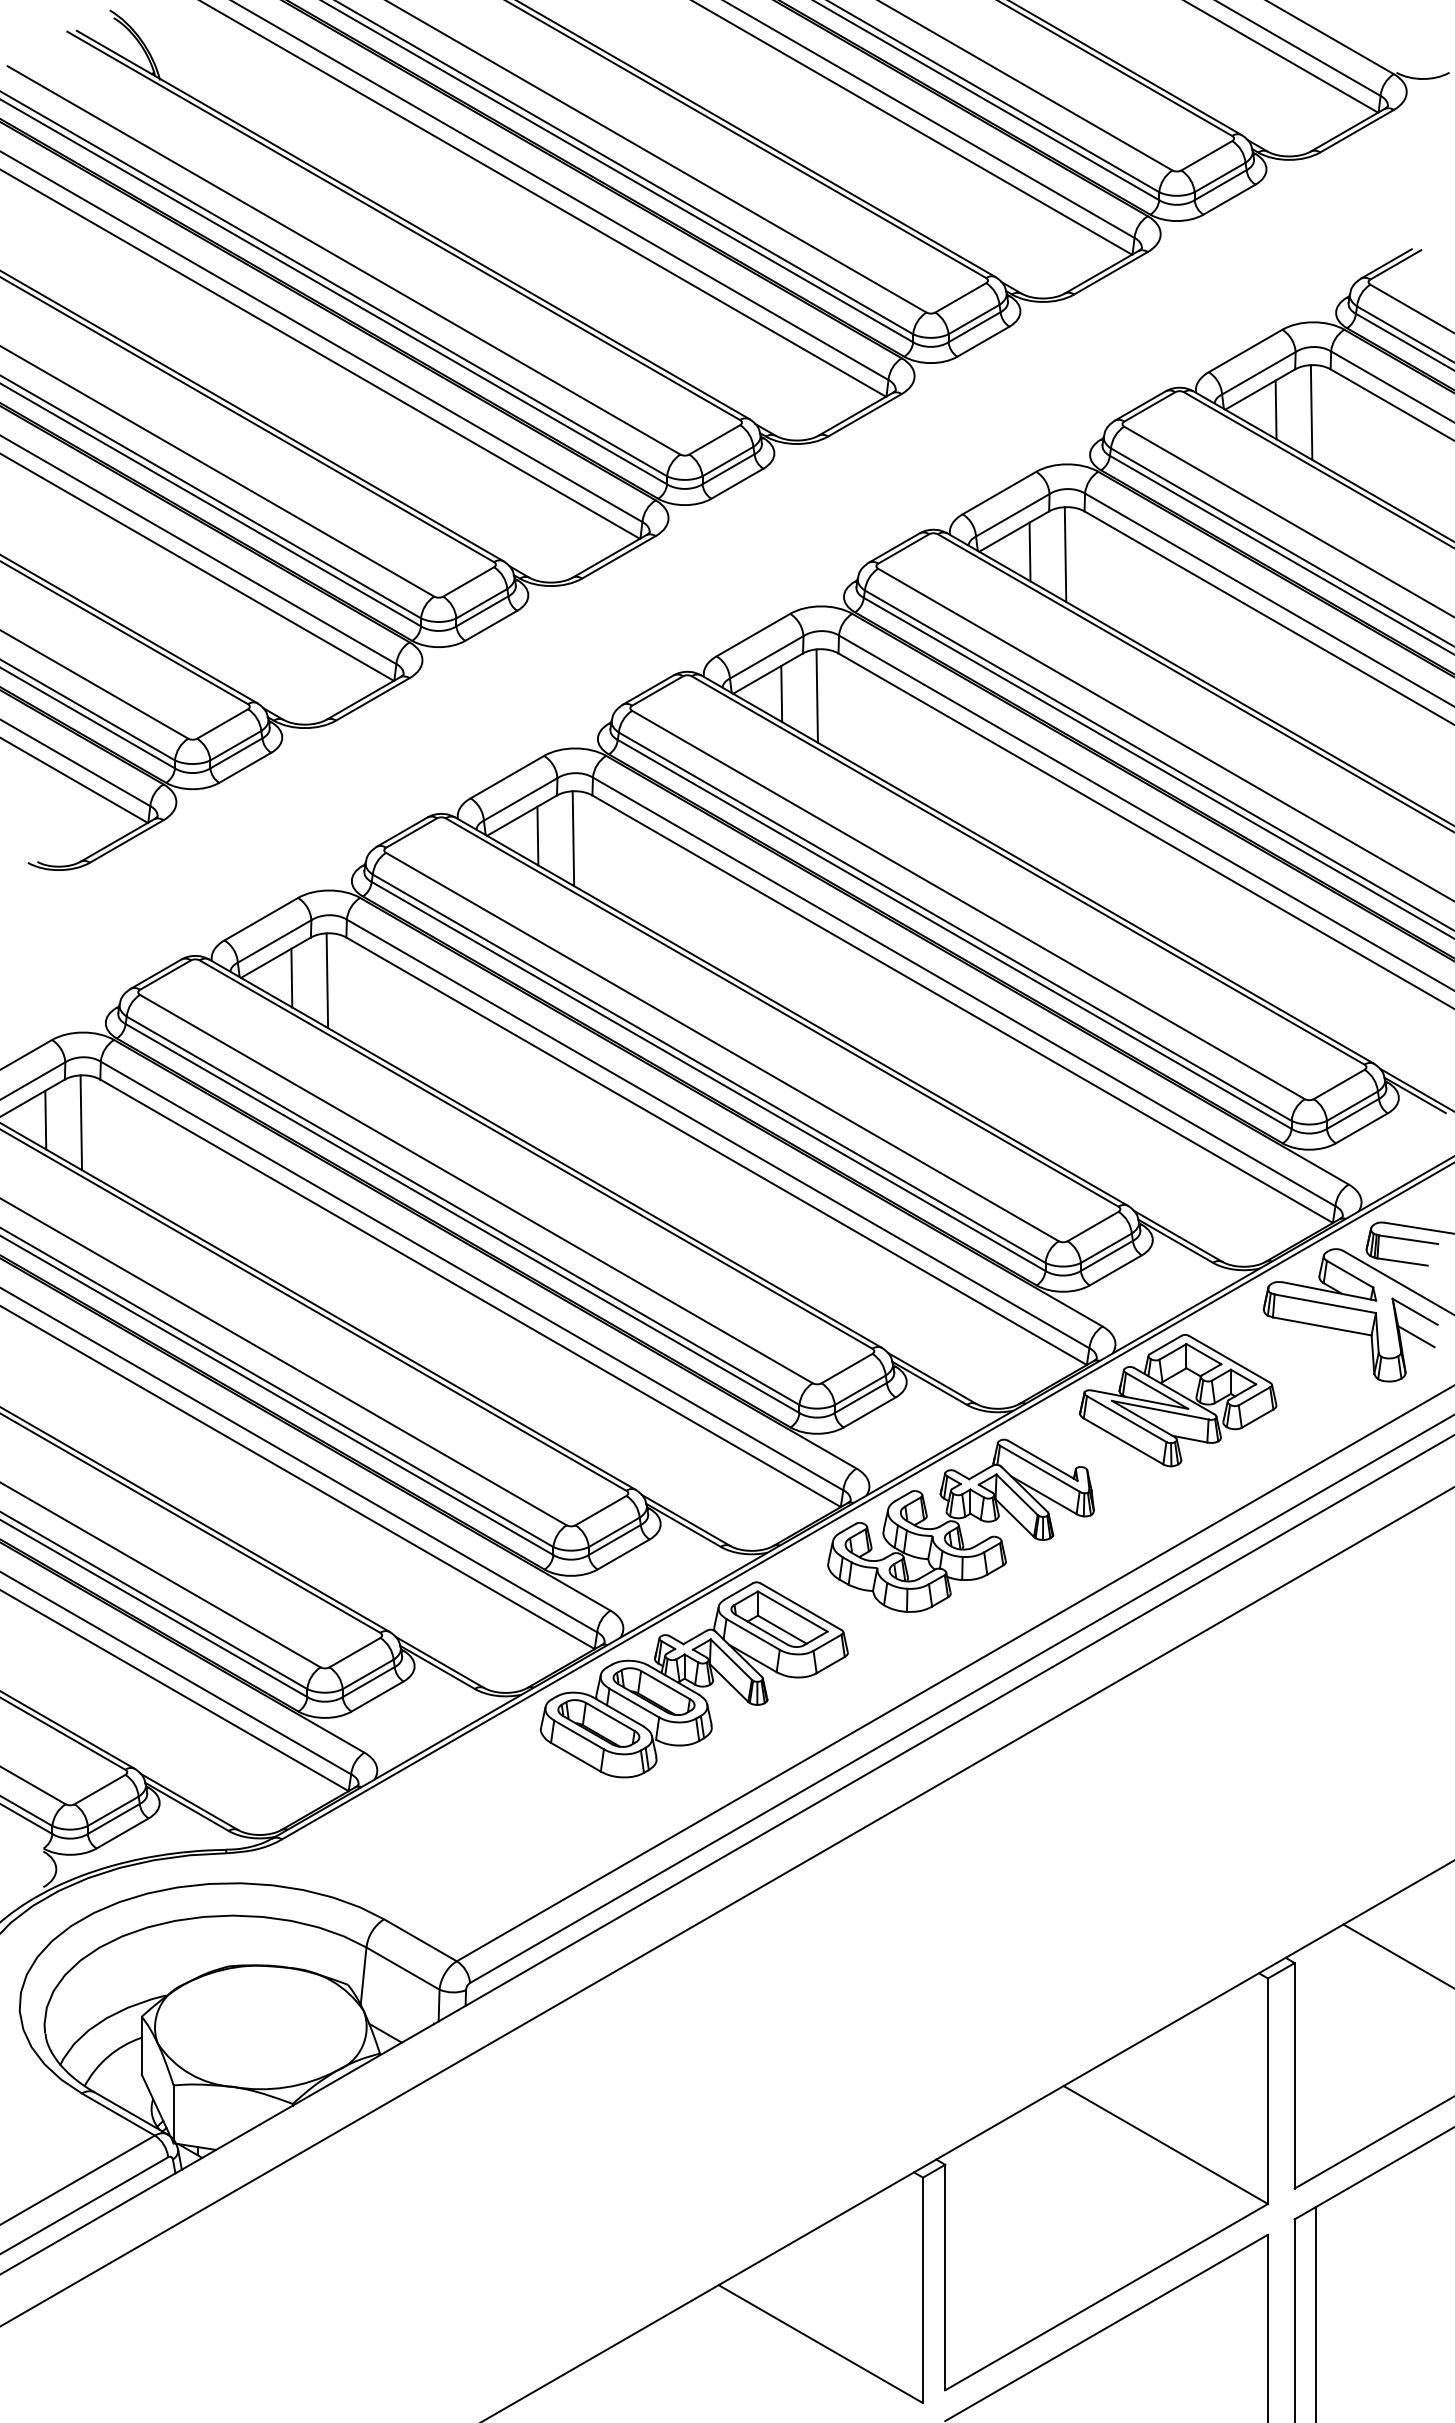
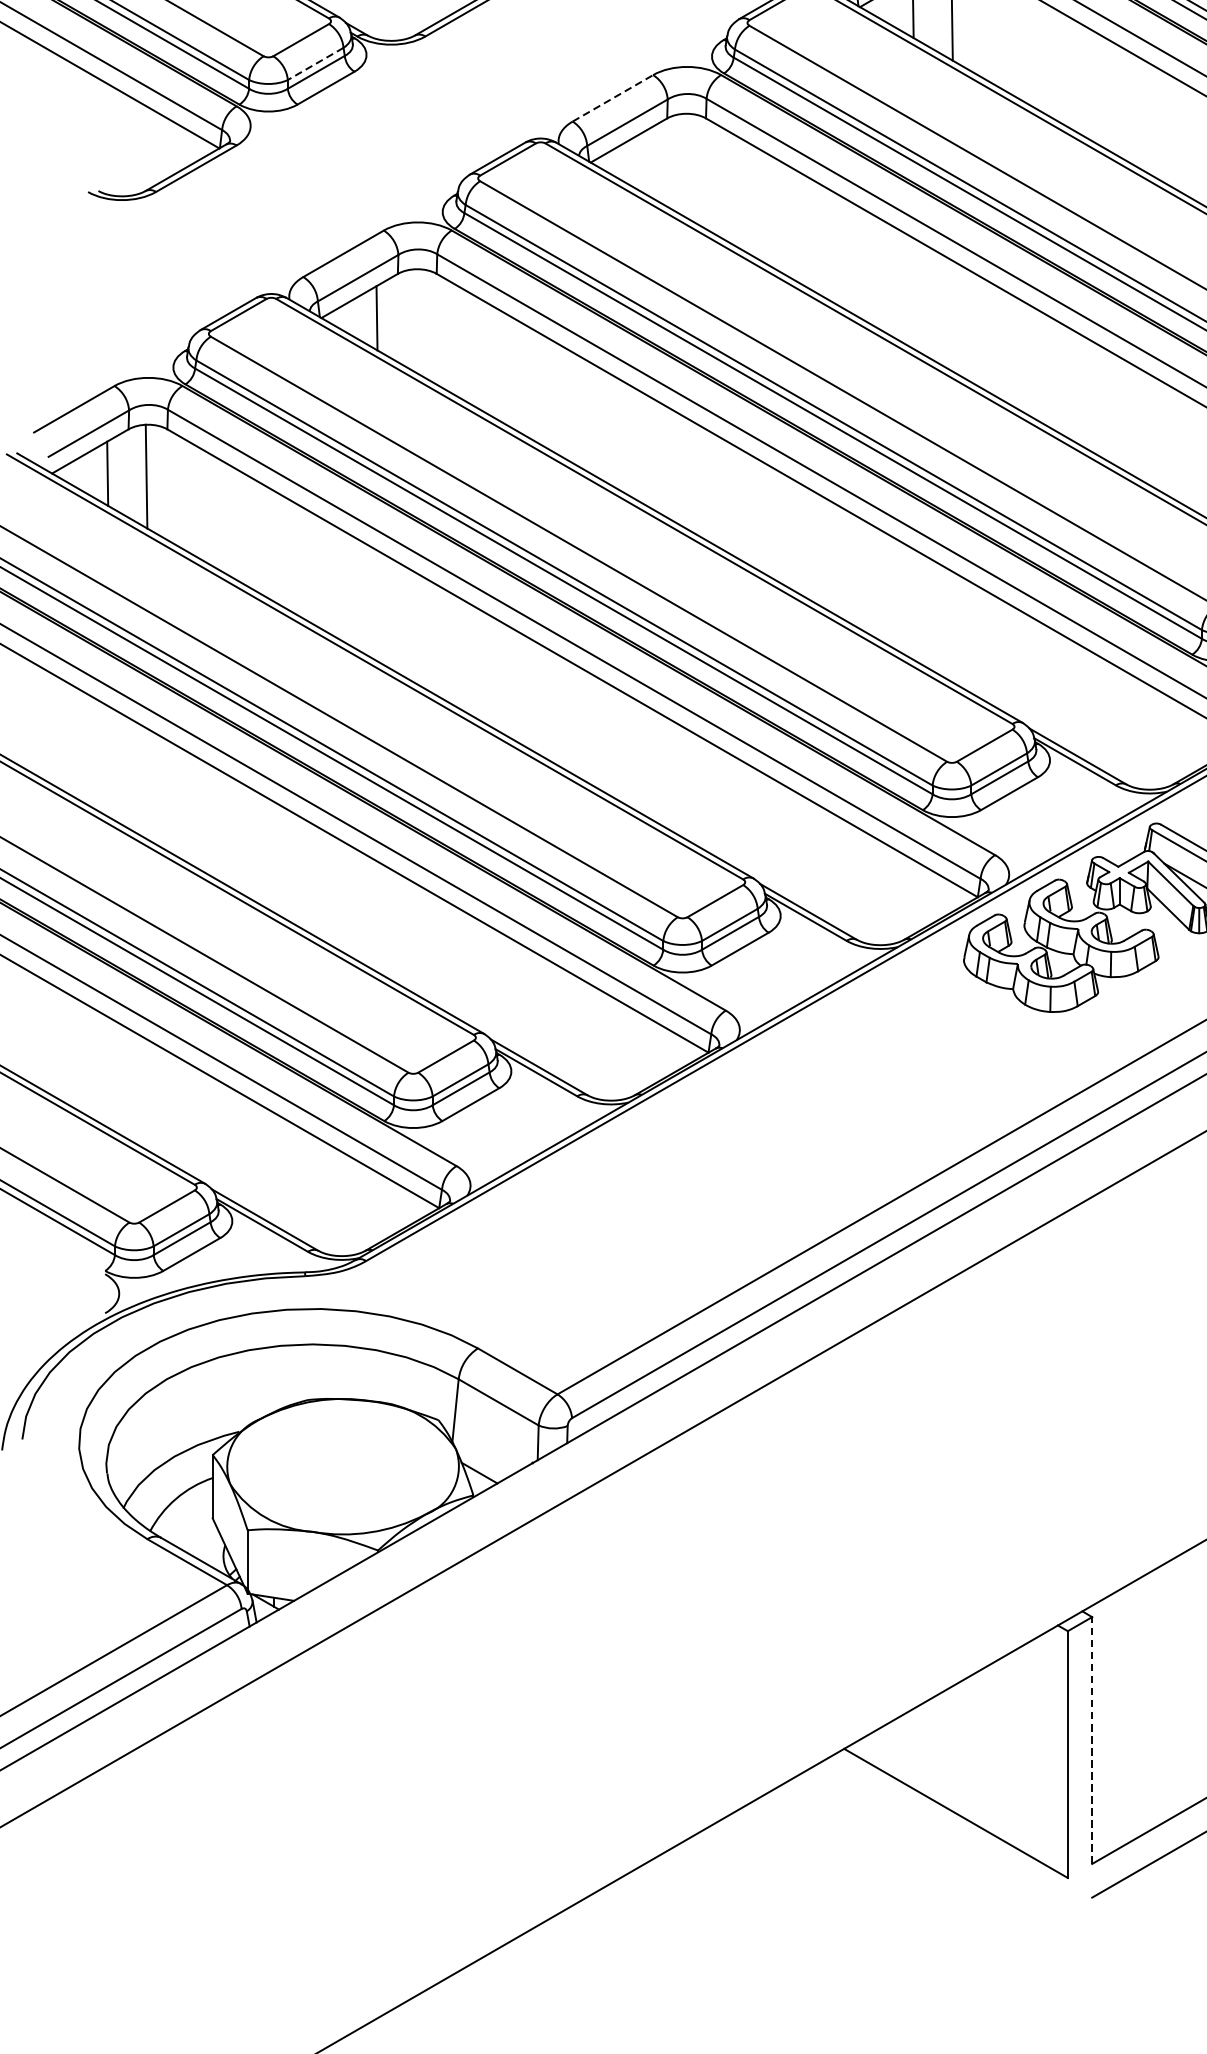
line: (235, 745) -> (315, 63), solid -> dashed
line: (507, 776) -> (613, 97), solid -> dashed
line: (537, 835) -> (645, 162), removed
line: (573, 838) -> (685, 165), removed
line: (327, 980) -> (416, 320), removed
part: (694, 1679) -> (817, 1085), removed
line: (945, 2277) -> (1092, 1740), solid -> dashed

